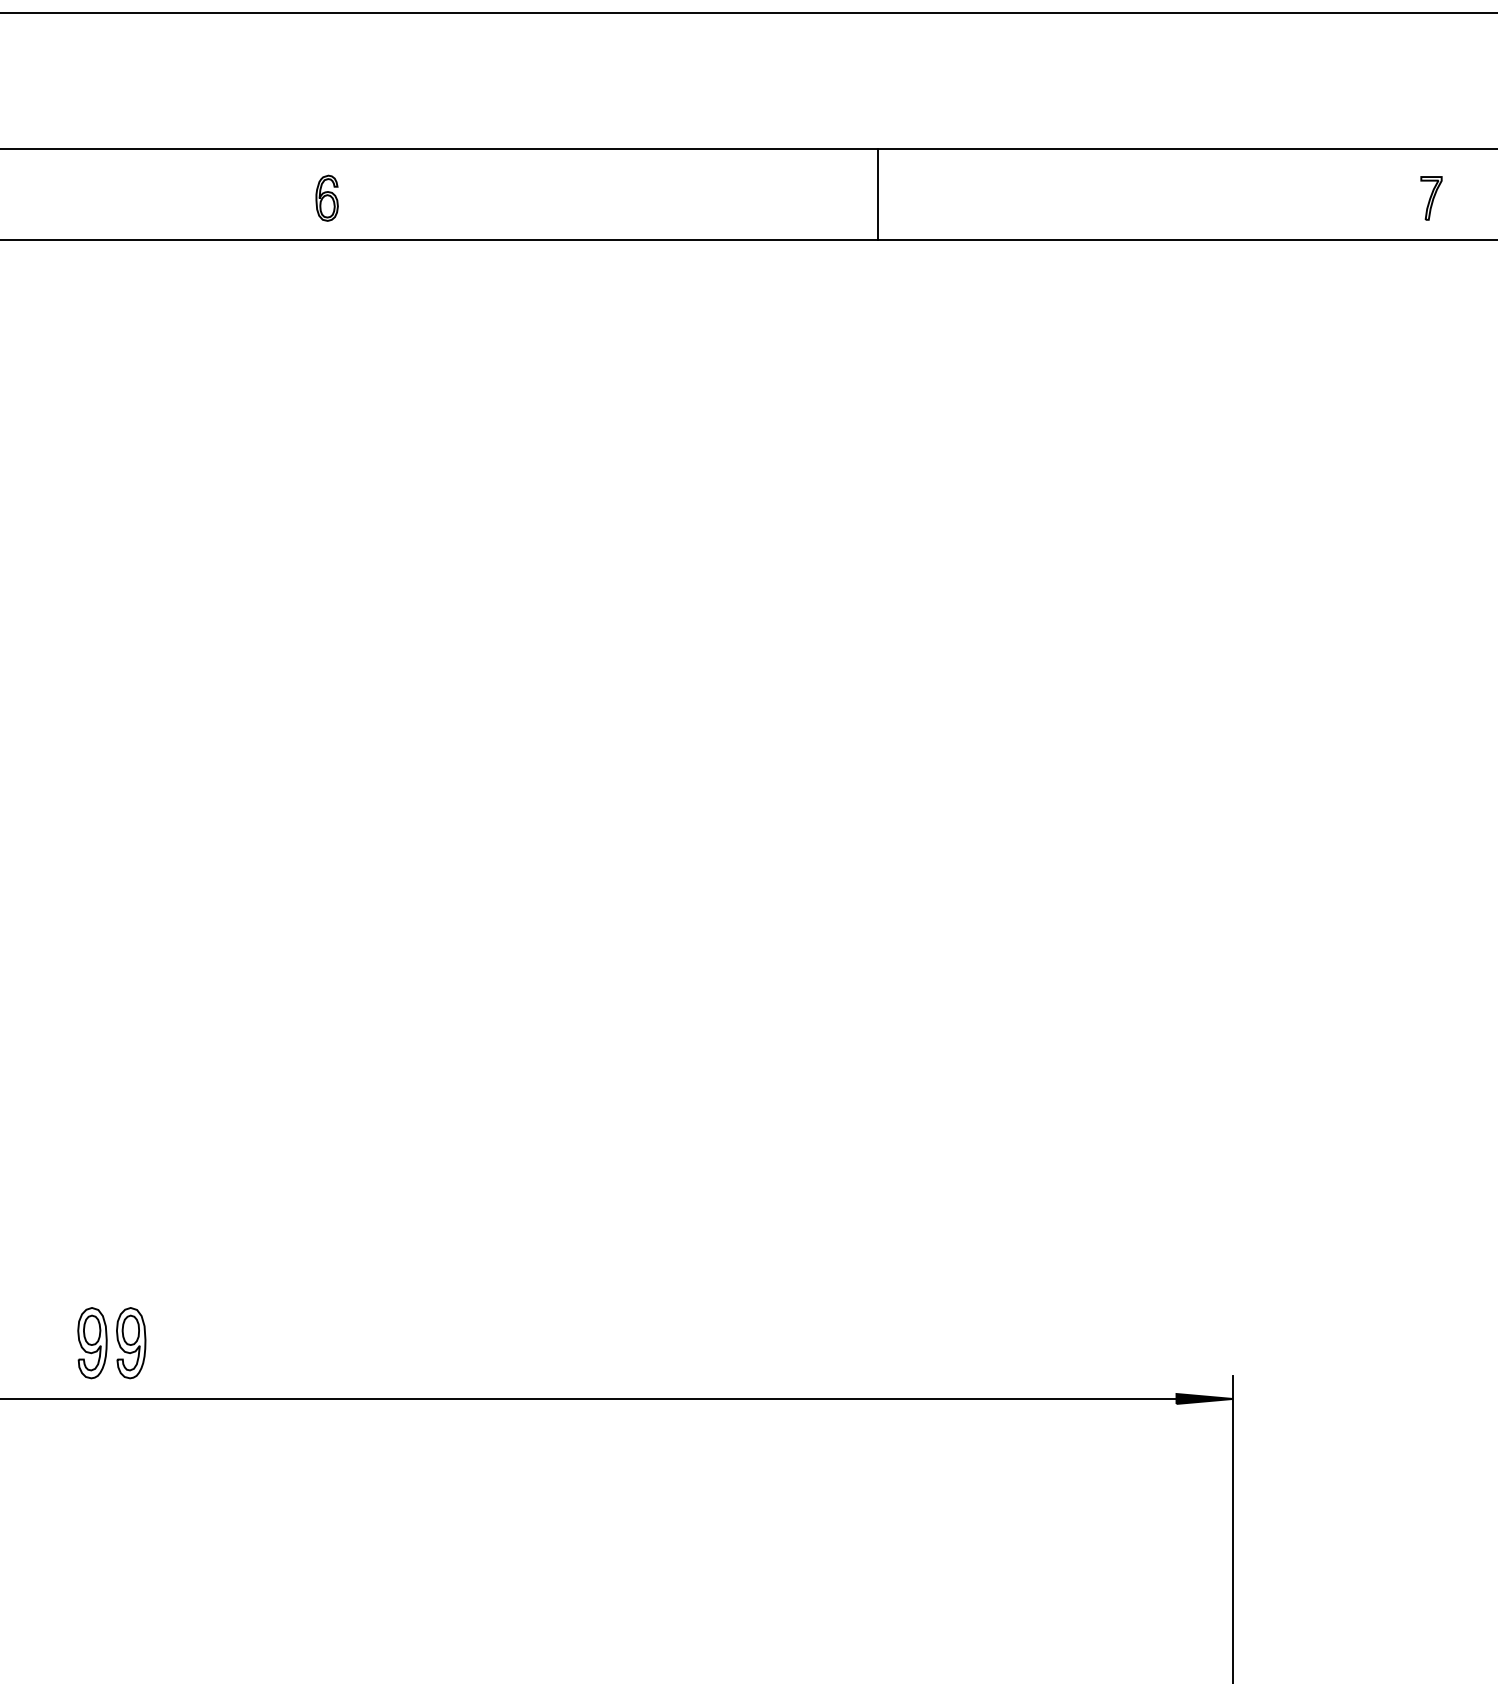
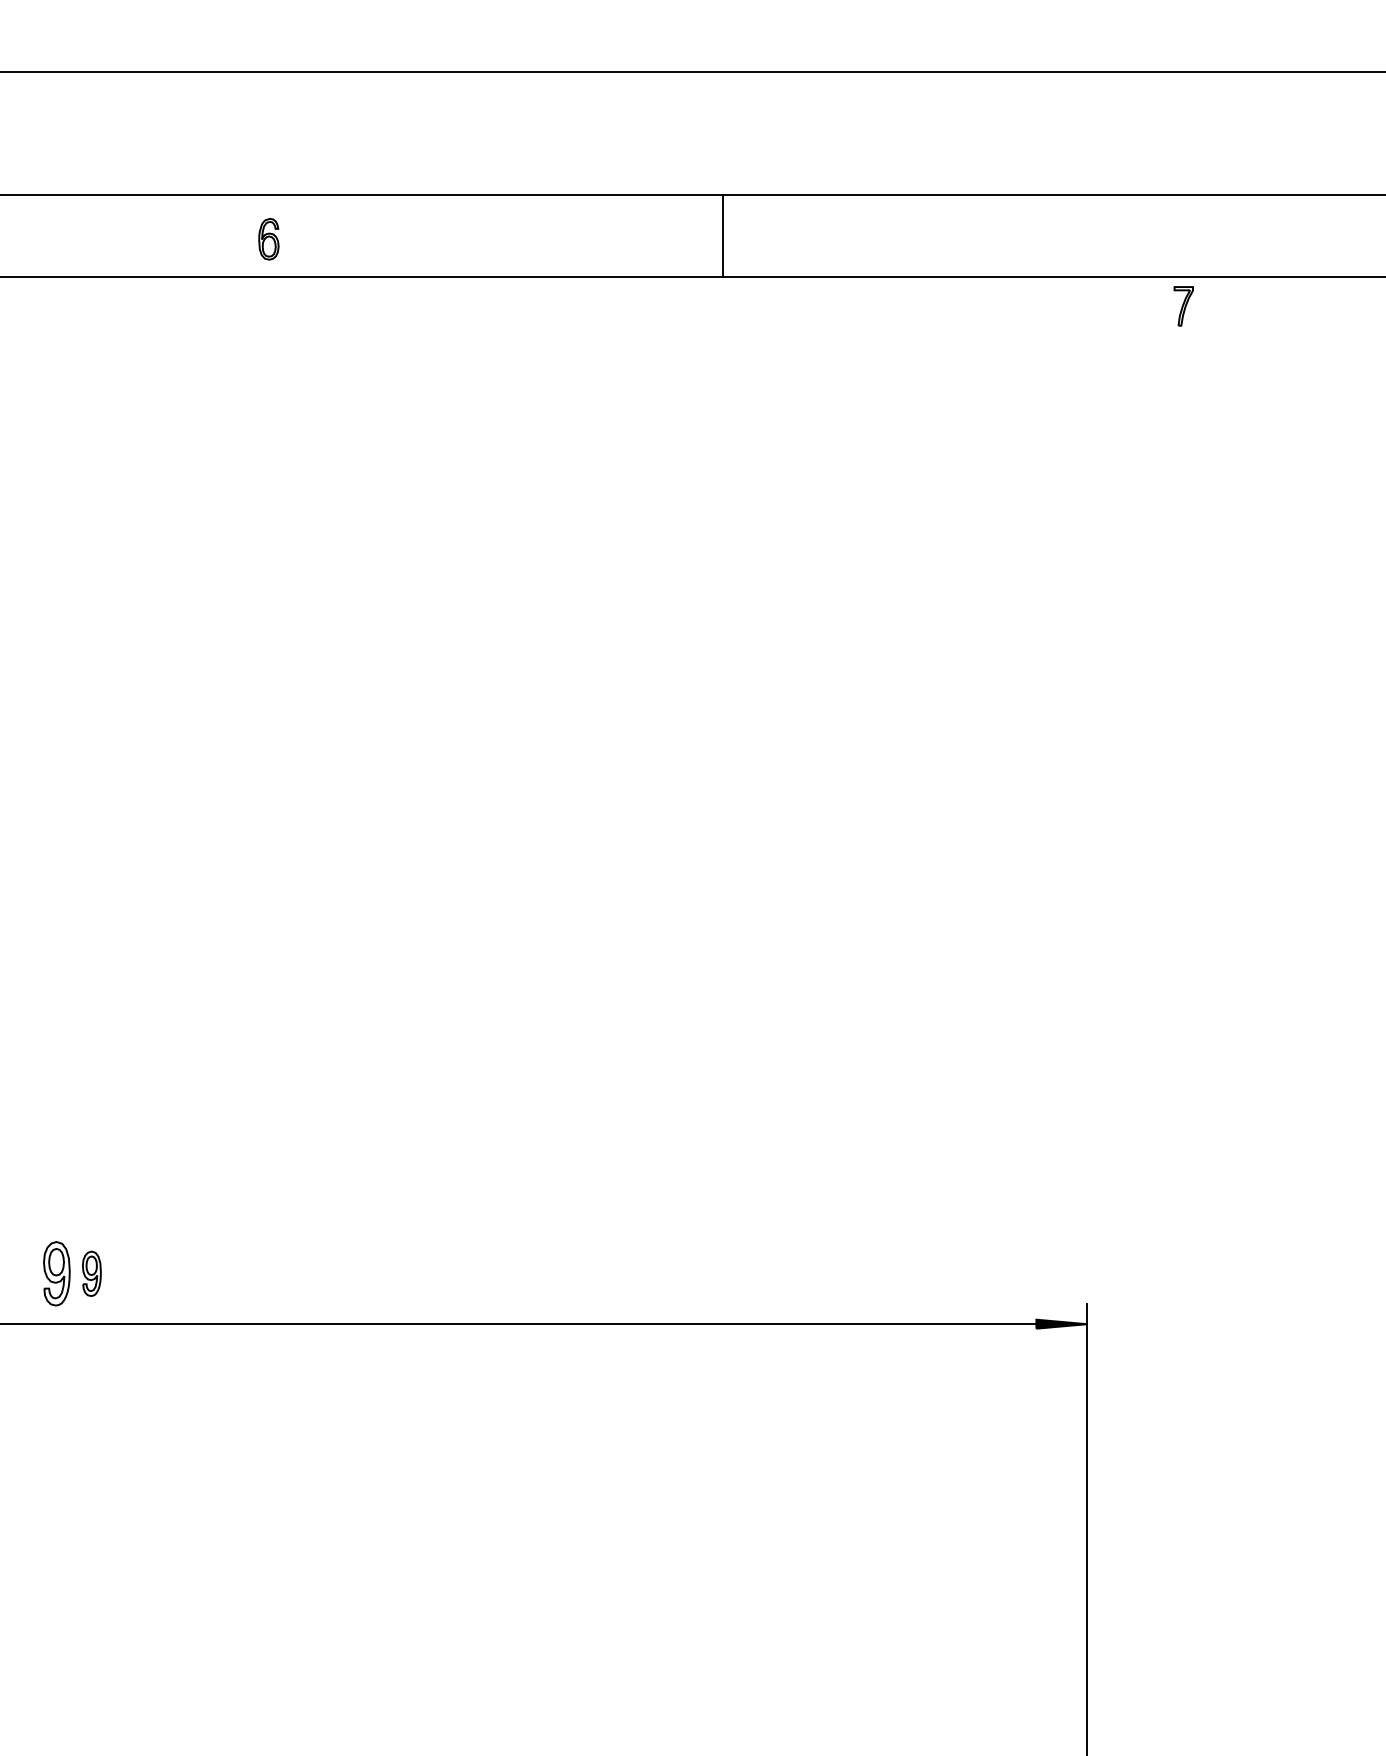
line: (877, 194) -> (722, 235), moved
part: (1431, 198) -> (1183, 306), moved
part: (130, 1342) -> (91, 1273), size x0.7

